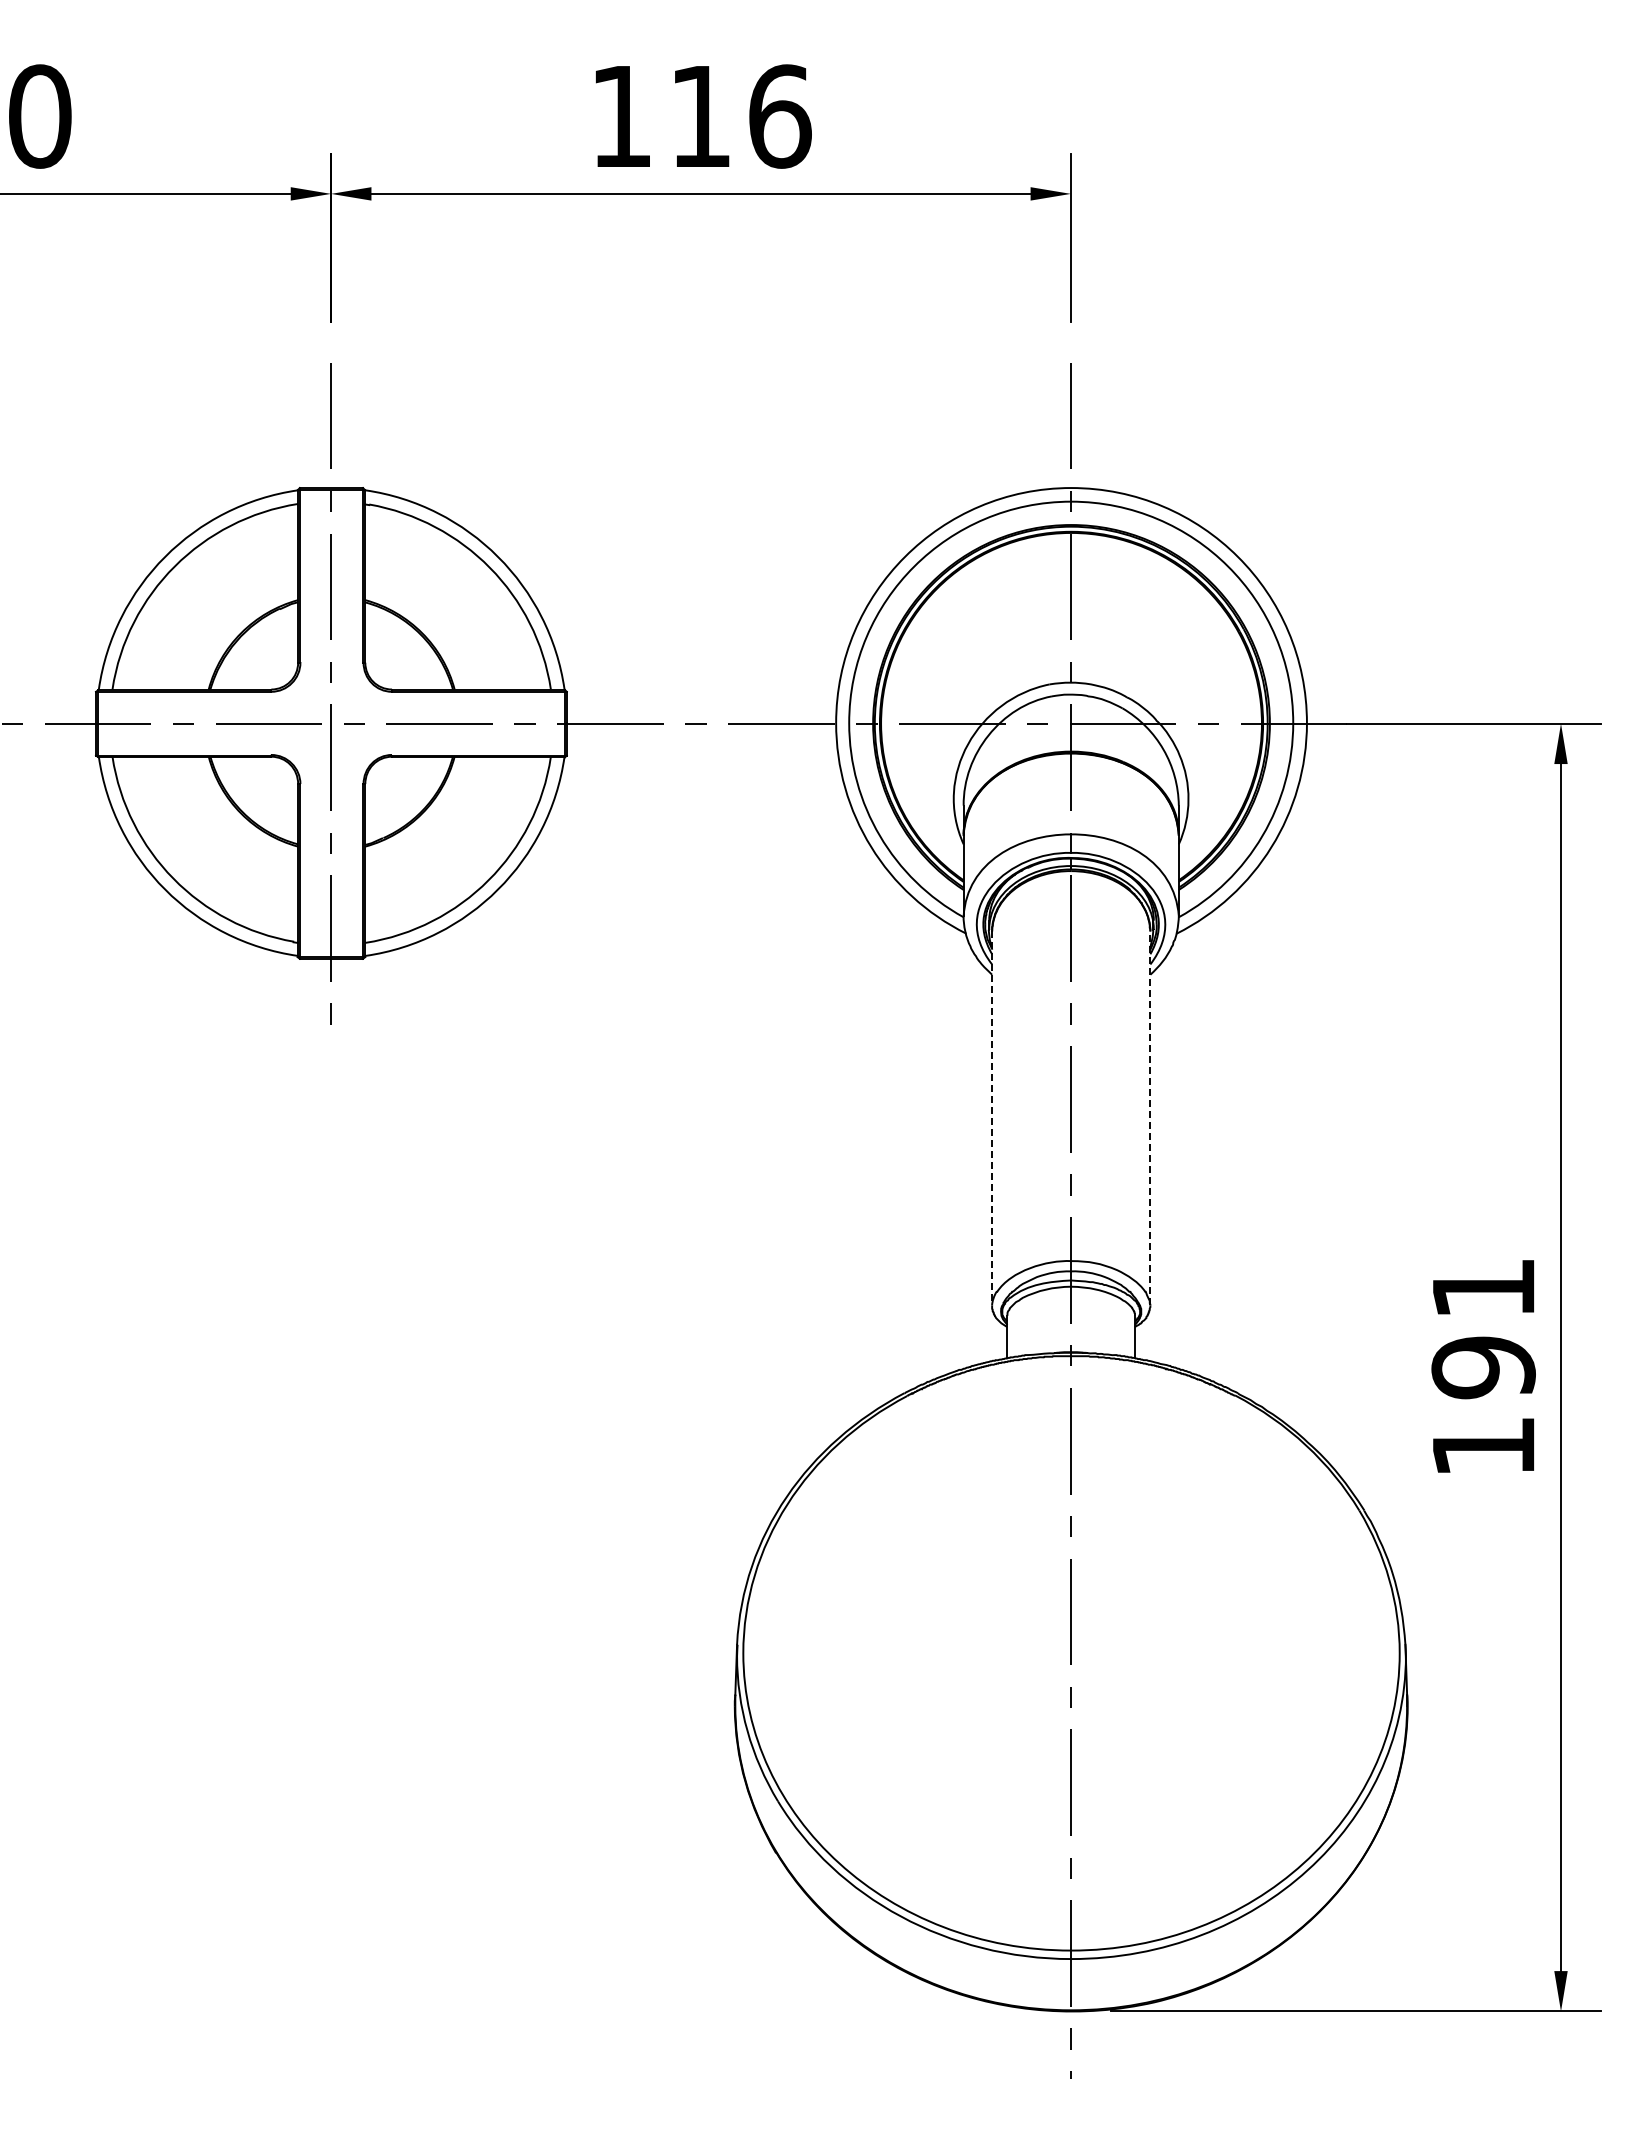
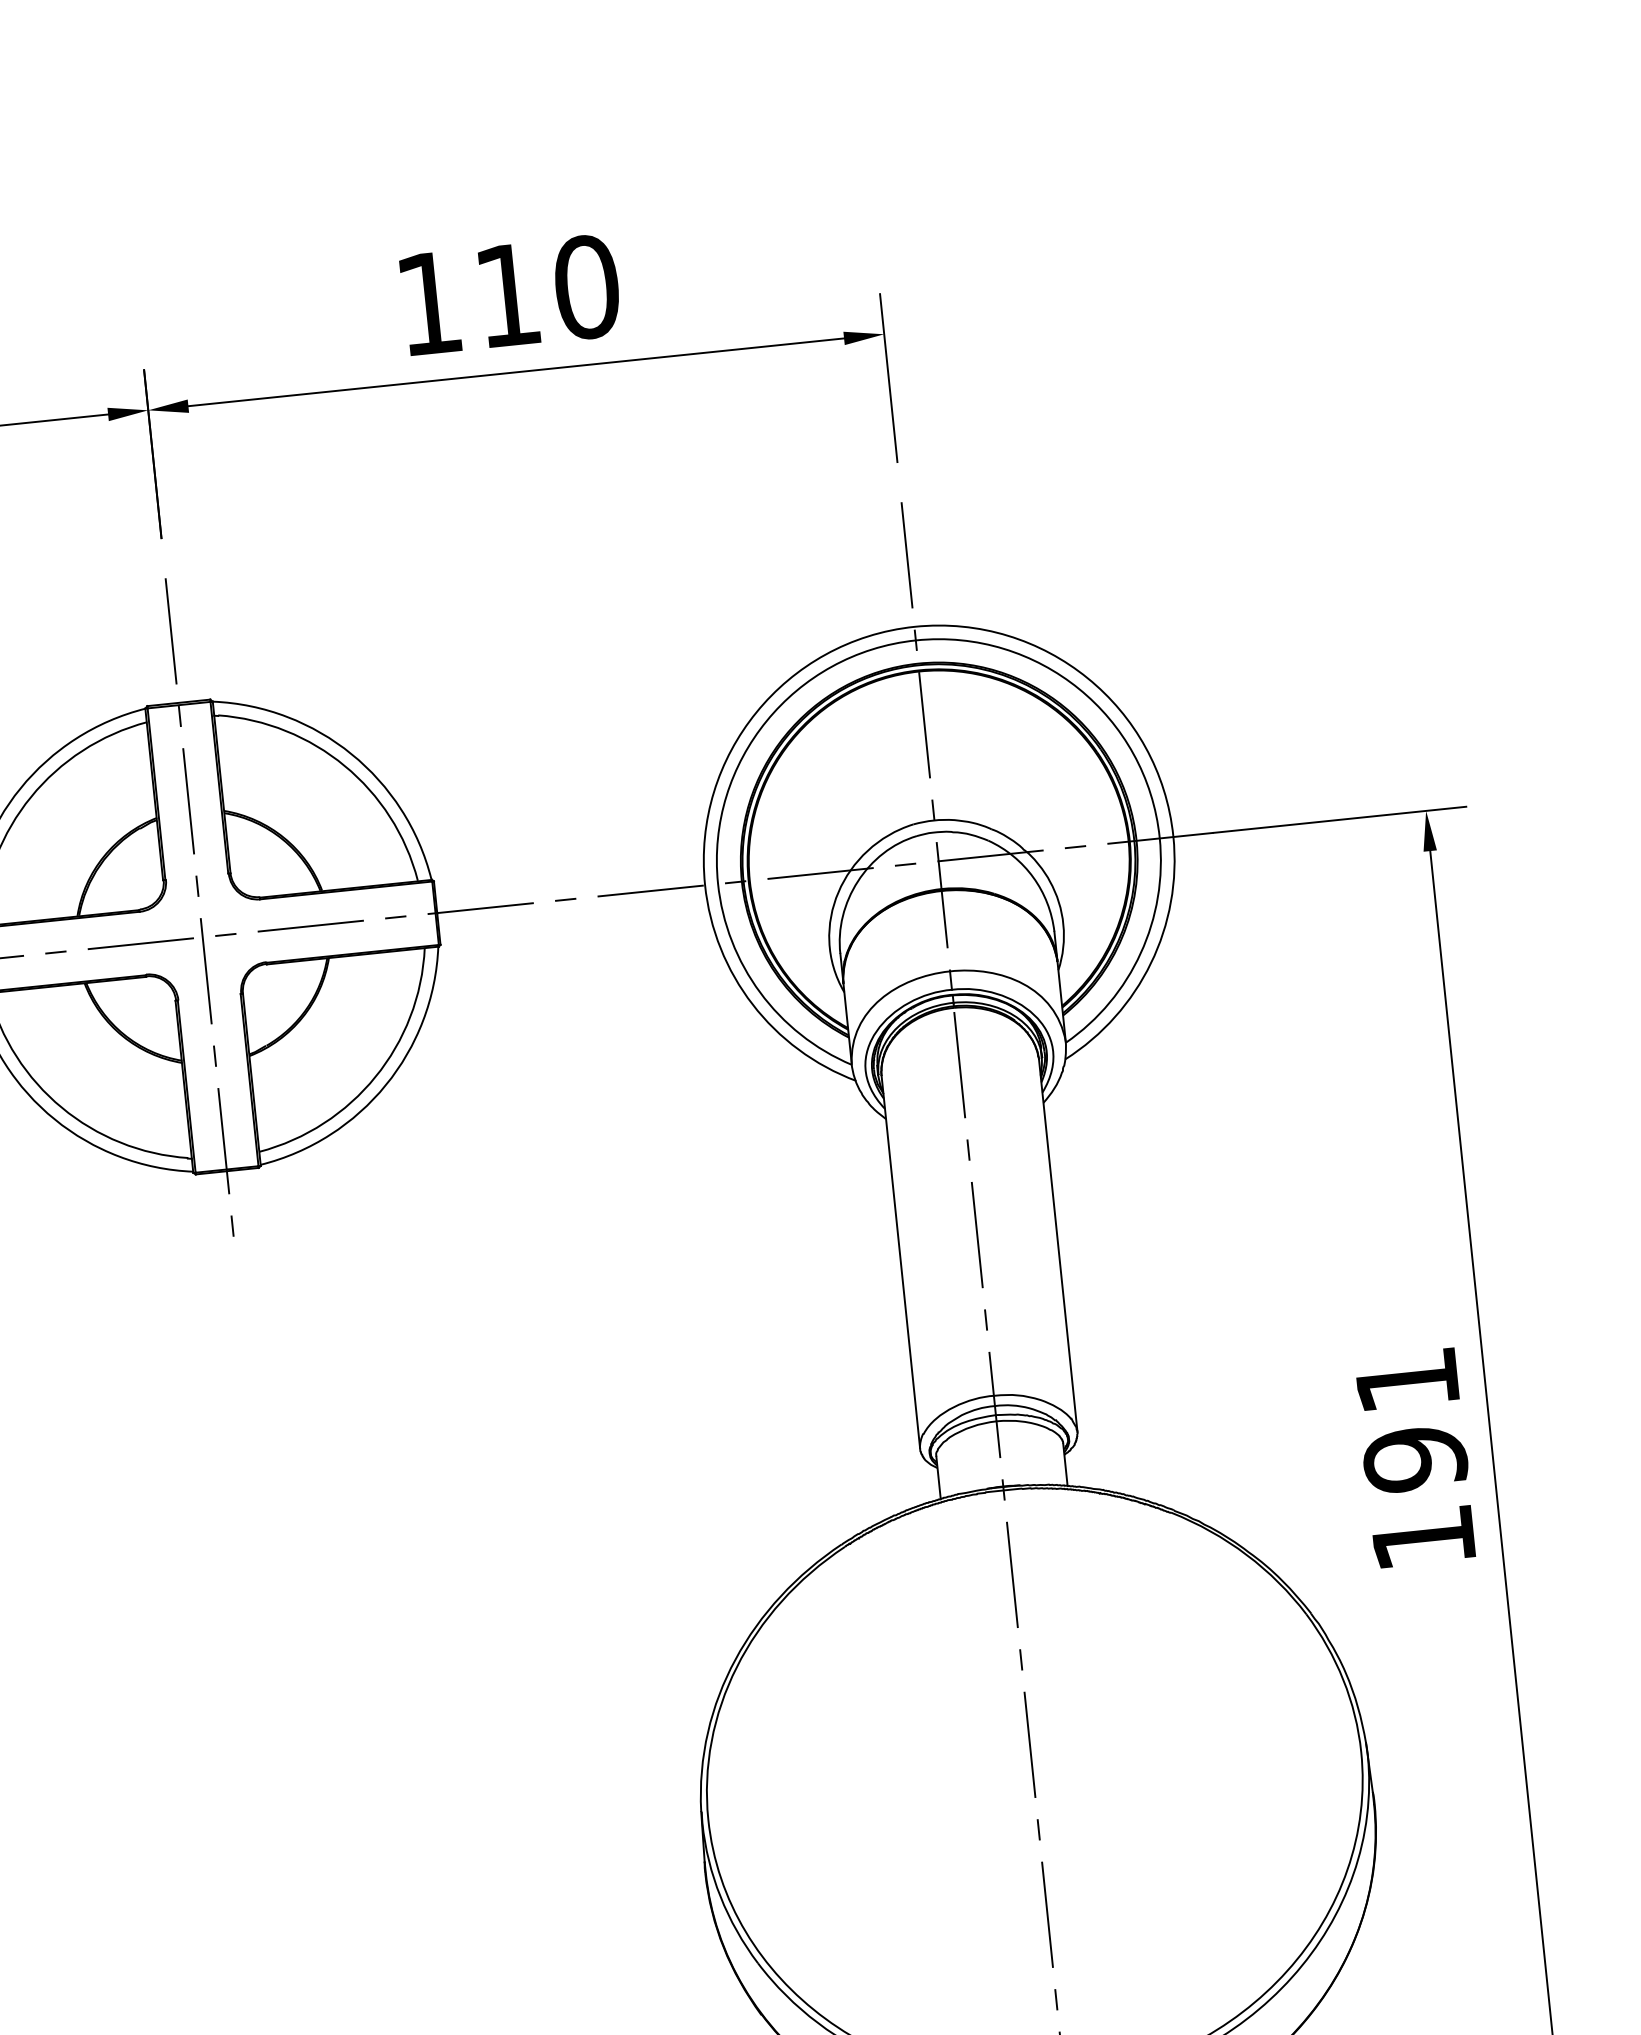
text: (779, 116) -> (586, 287), 116 -> 110
line: (1150, 1117) -> (1058, 1244), dashed -> solid
line: (992, 1118) -> (901, 1262), dashed -> solid

